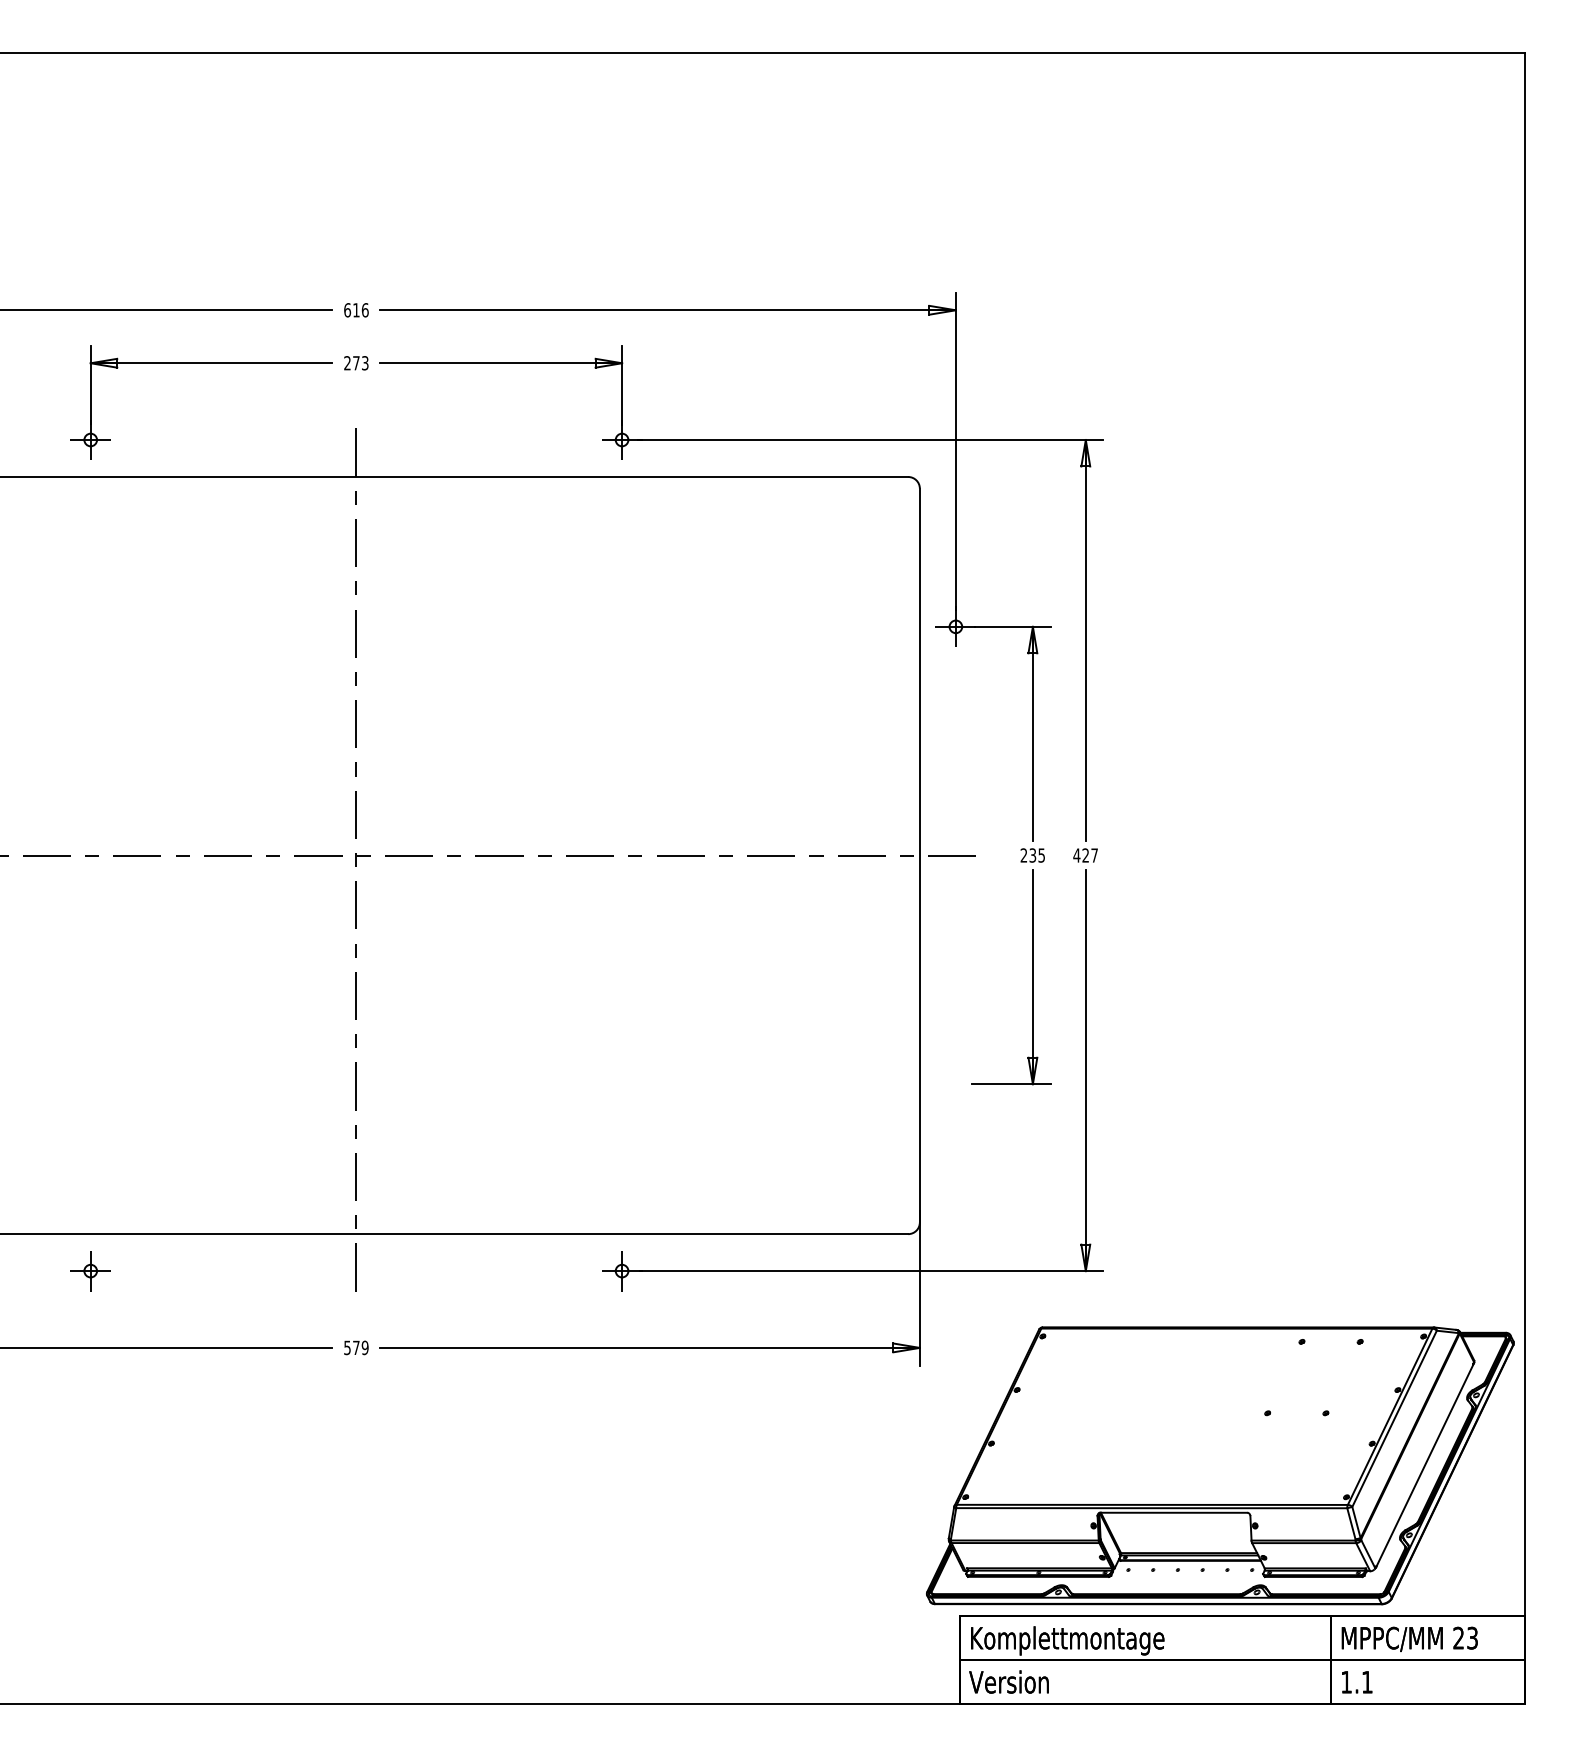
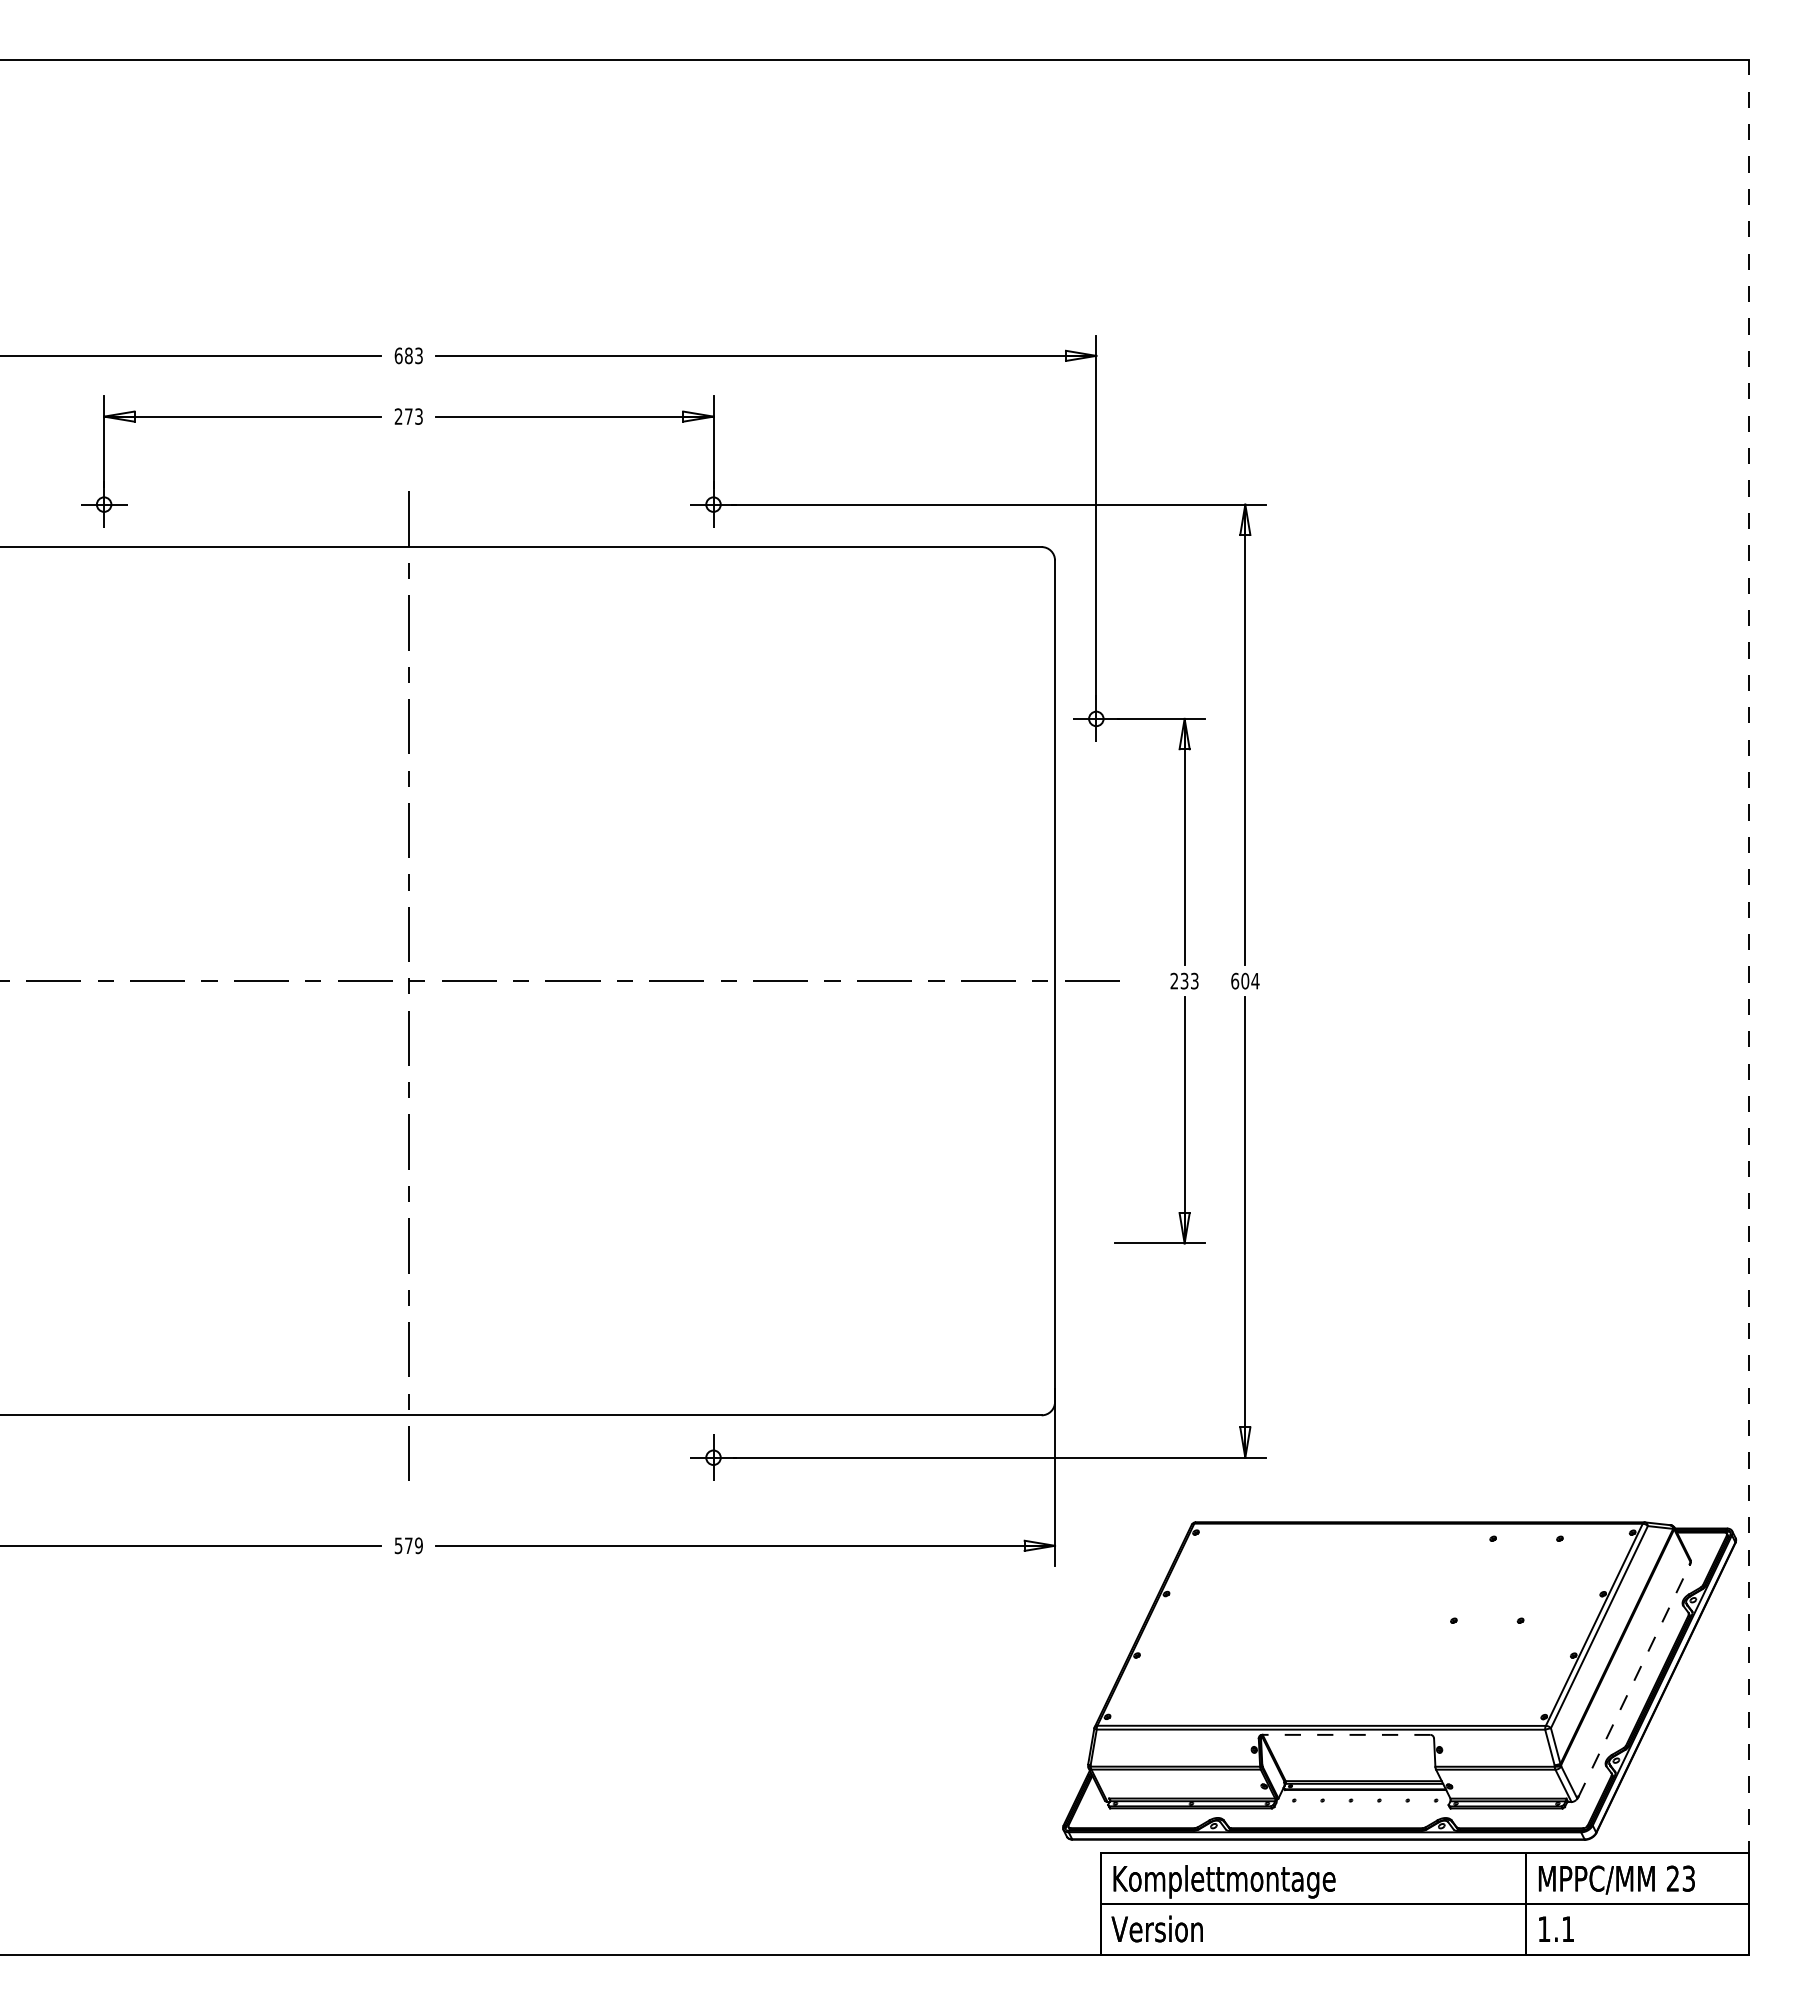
text: (361, 309) -> (414, 355), 616 -> 683
text: (1041, 854) -> (1194, 980), 235 -> 233
text: (1085, 854) -> (1244, 980), 427 -> 604
line: (1525, 878) -> (1749, 1007), solid -> dashed
part: (91, 1270) -> (104, 1457), removed
line: (1425, 1465) -> (1634, 1680), solid -> dashed
line: (1173, 1512) -> (1345, 1734), solid -> dashed

